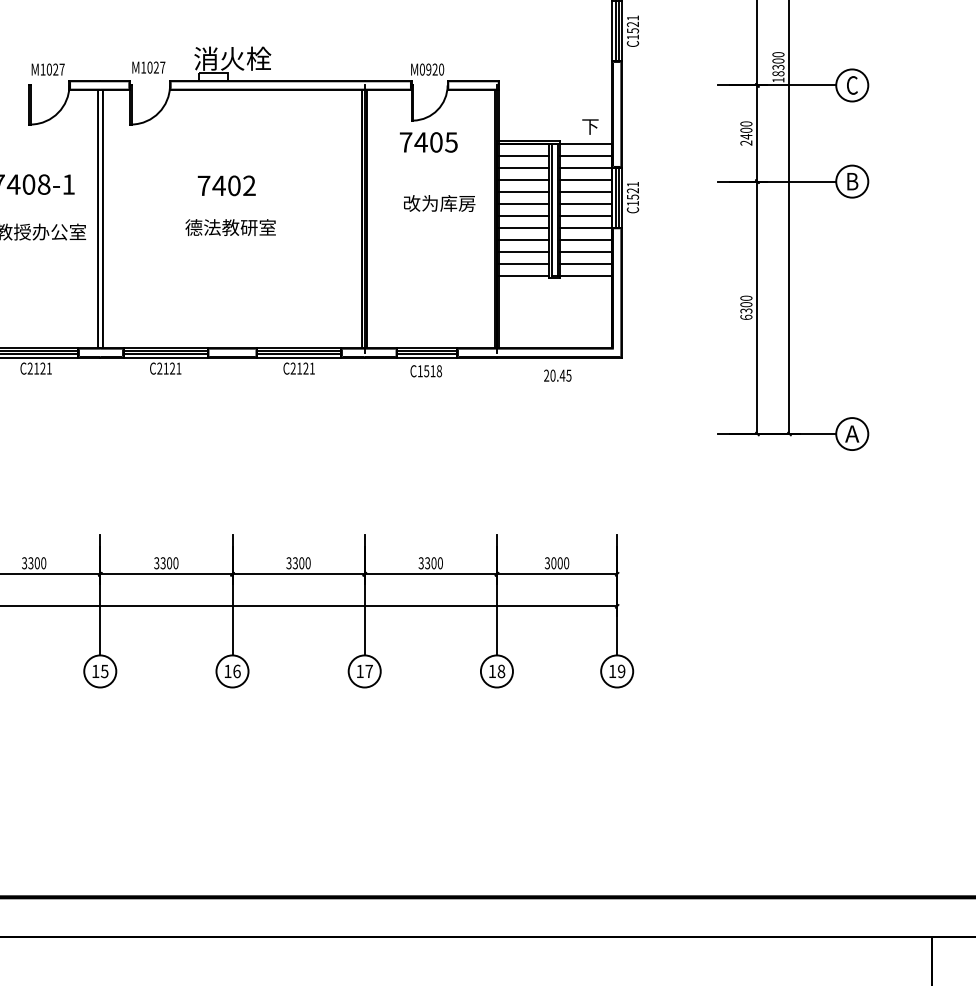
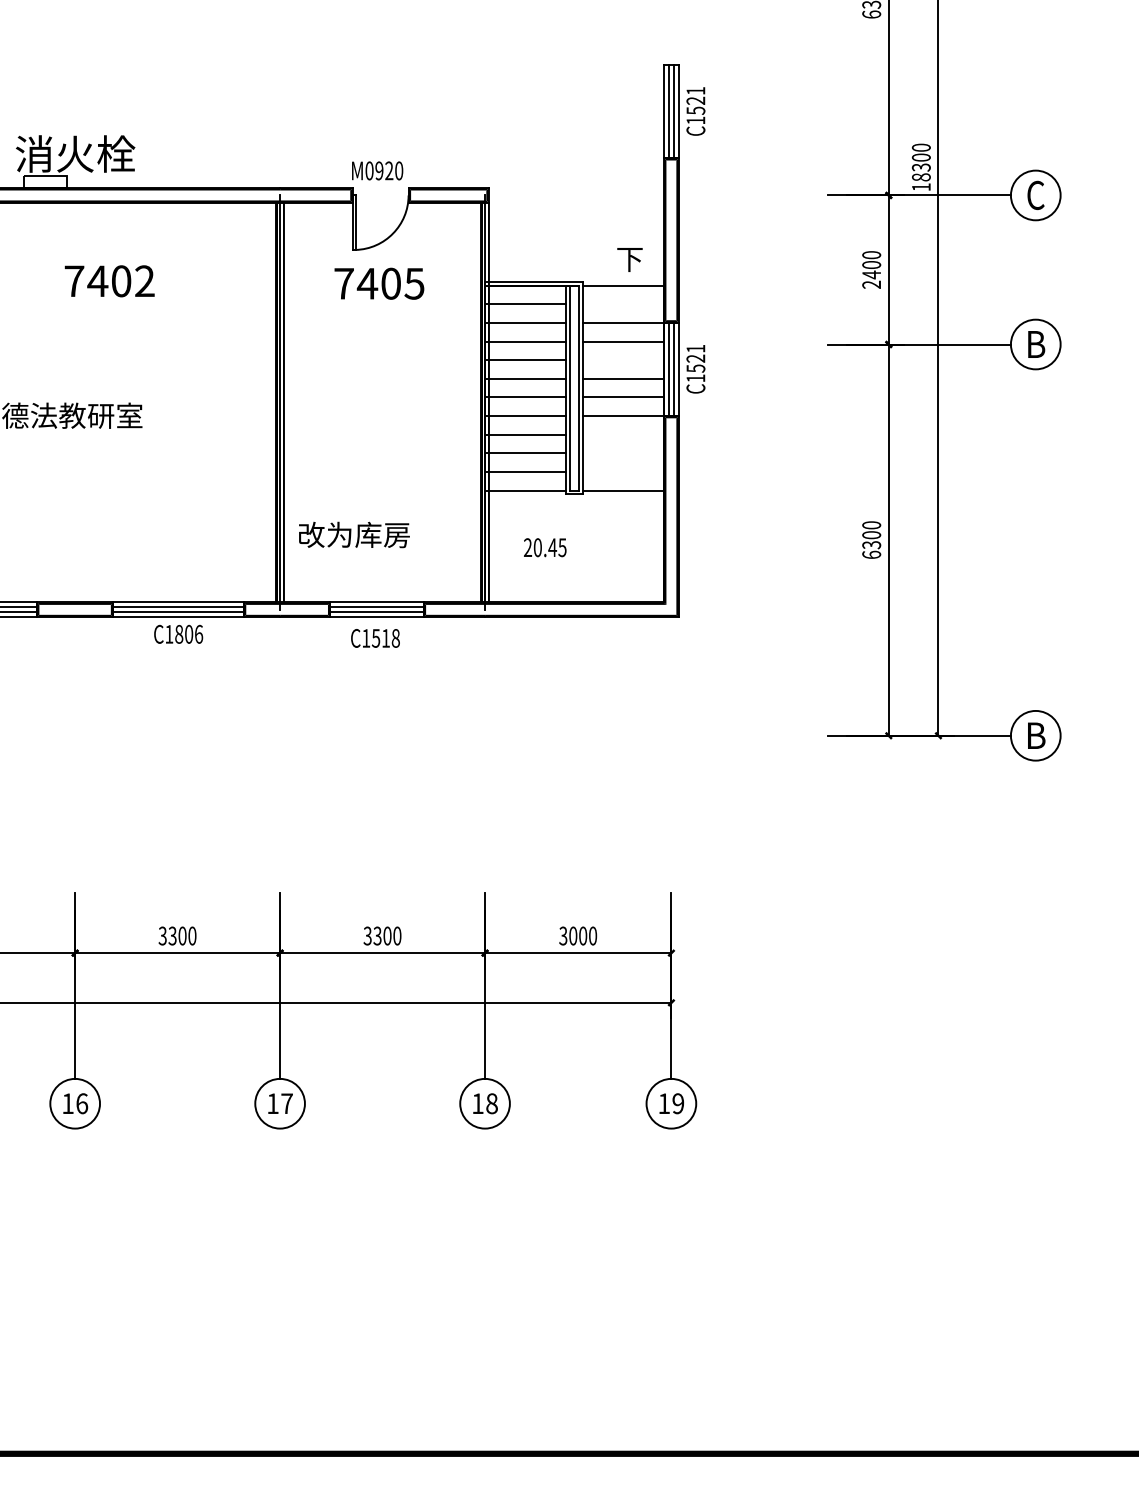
line: (586, 155) -> (623, 304), removed
text: (226, 185) -> (109, 280), moved
line: (586, 191) -> (623, 359), removed
text: (439, 203) -> (354, 534), moved
line: (586, 239) -> (623, 434), removed
line: (586, 251) -> (623, 452), removed
line: (586, 263) -> (623, 471), removed
text: (302, 368) -> (183, 634), C2121 -> C1806
text: (557, 375) -> (544, 547), moved
text: (852, 433) -> (1036, 734), A -> B

